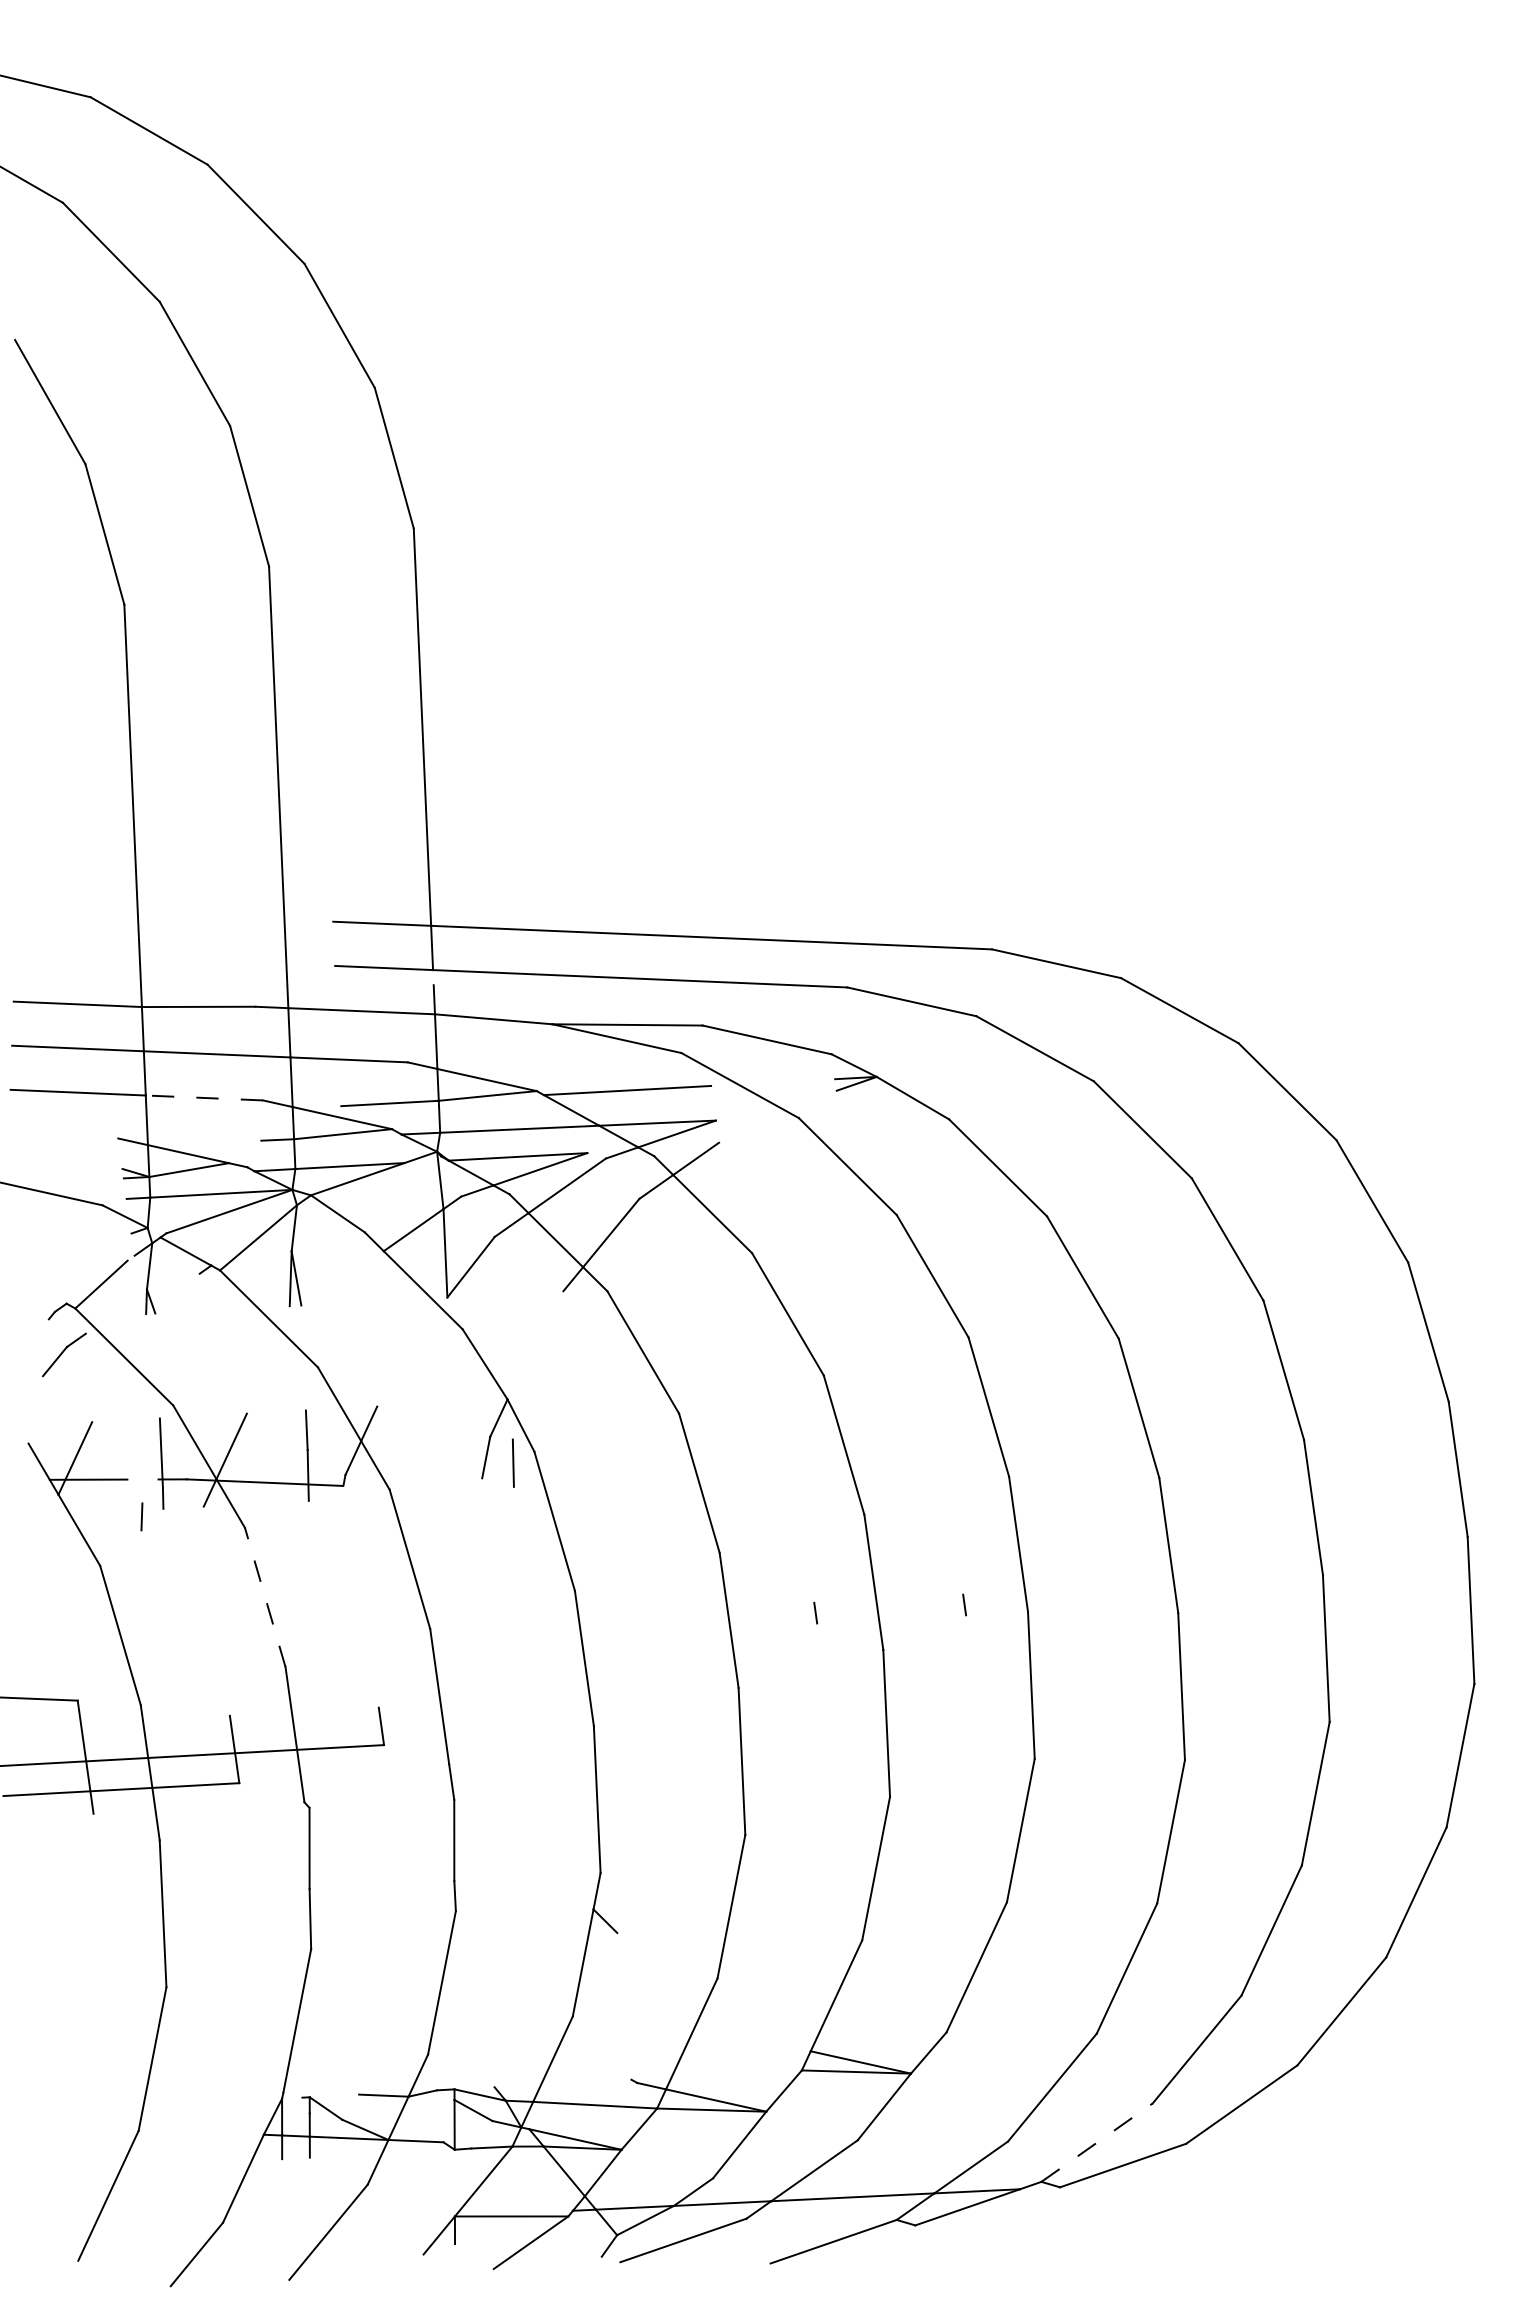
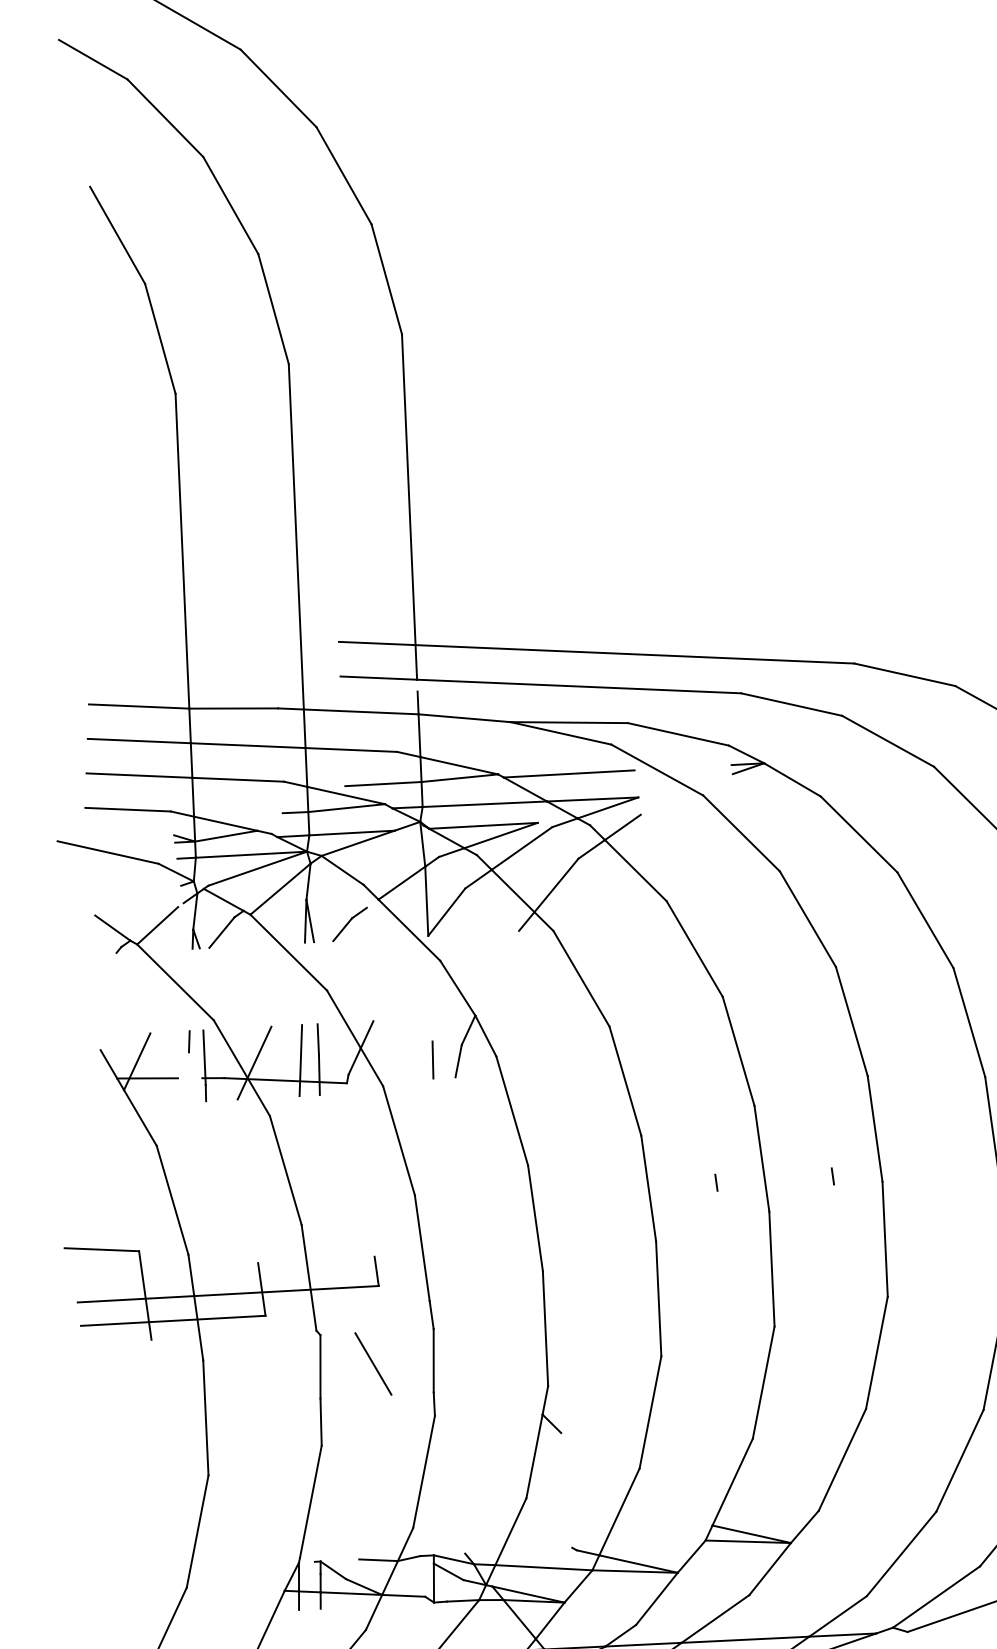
line: (204, 1097) -> (238, 779), dashed -> solid
line: (63, 1135) -> (127, 809), added
line: (43, 1287) -> (112, 928), added
line: (183, 1292) -> (221, 931), added
part: (64, 1354) -> (350, 924), moved
line: (284, 1456) -> (300, 1060), added
line: (513, 1462) -> (433, 1059), moved
line: (141, 1516) -> (188, 1041), moved
line: (265, 1597) -> (285, 1170), dashed -> solid
line: (377, 1844) -> (373, 1363), added
line: (1097, 2142) -> (936, 1596), dashed -> solid

